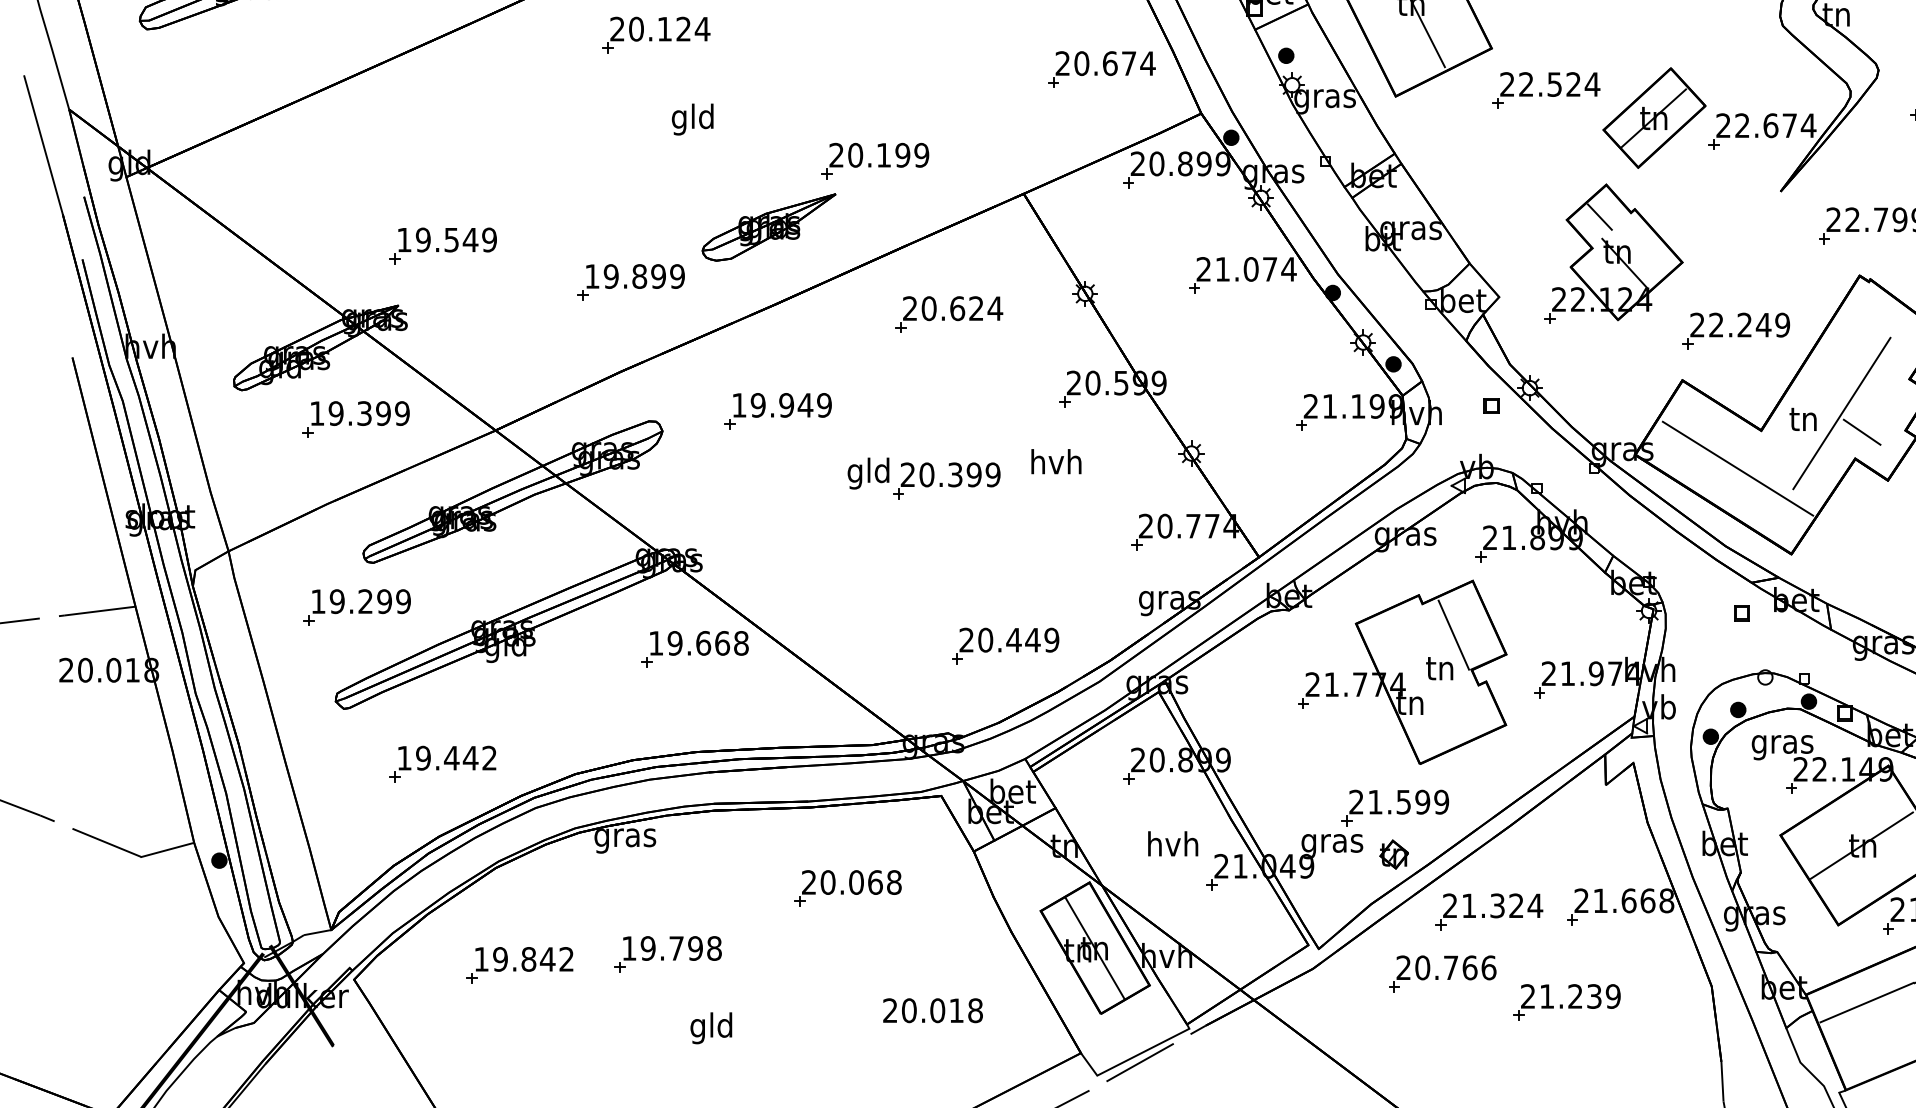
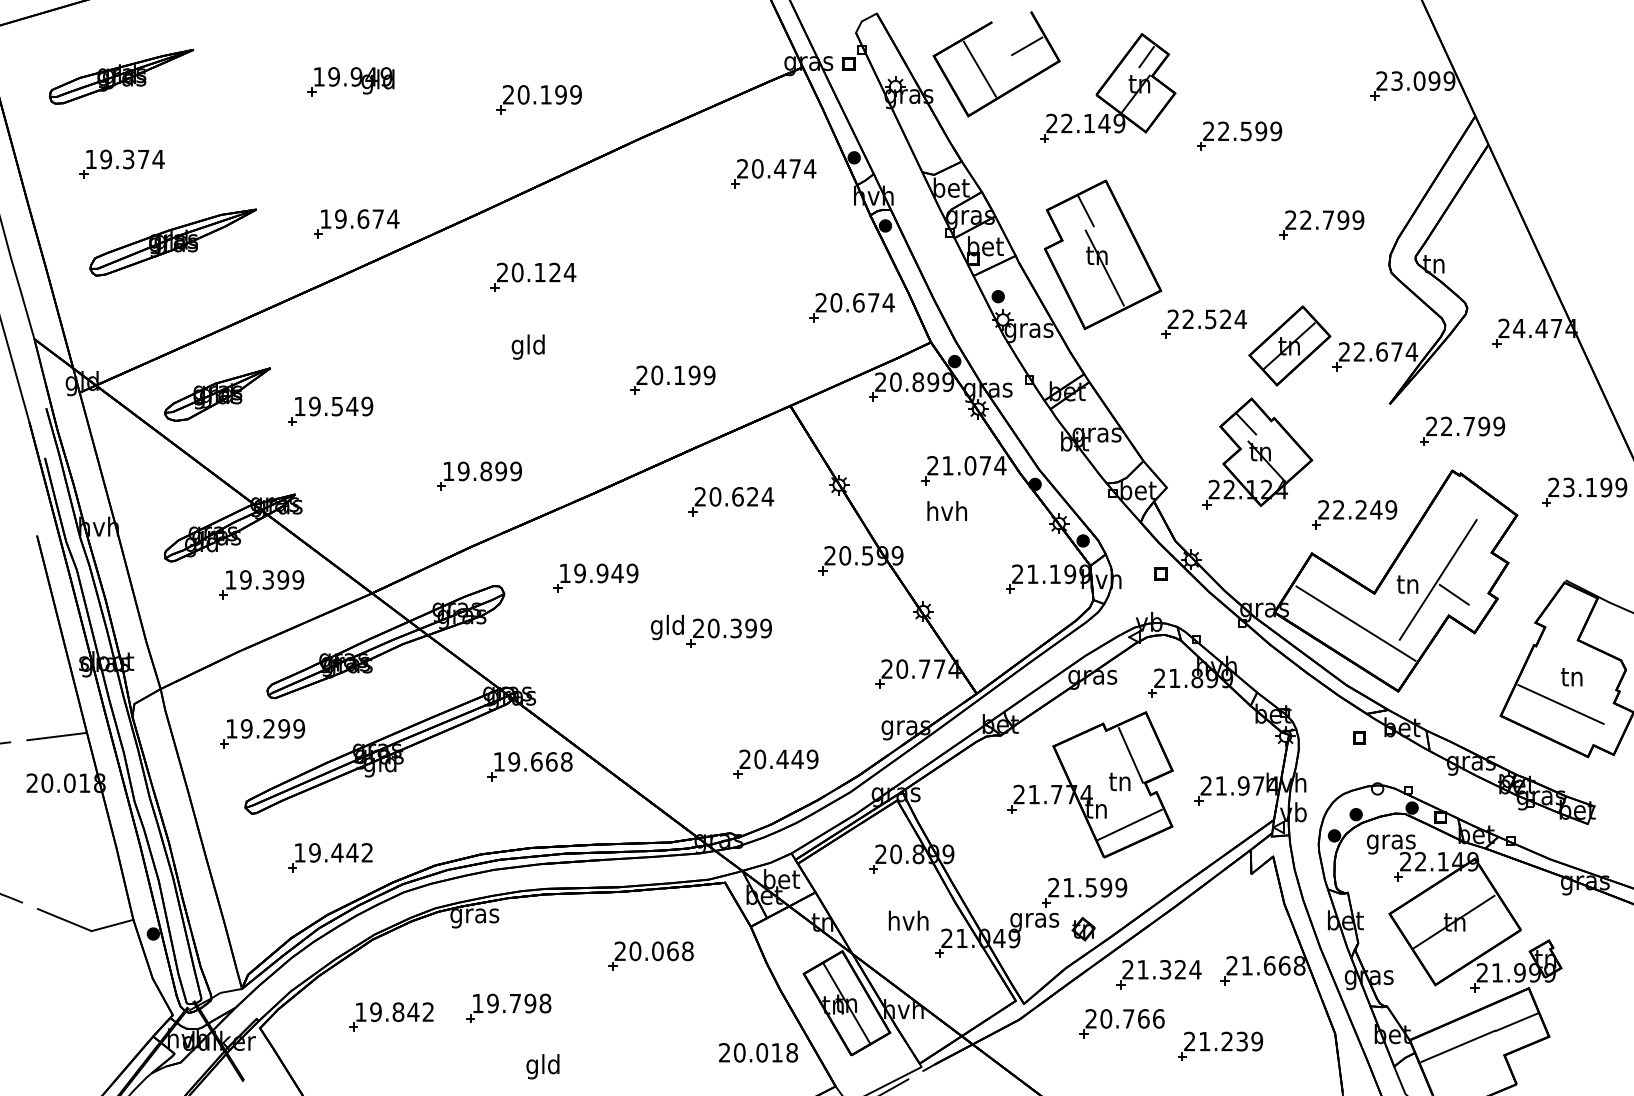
part: (656, 34) -> (533, 276), moved
part: (768, 227) -> (217, 394), moved
part: (443, 245) -> (330, 410), moved
text: (1055, 460) -> (946, 510), moved
line: (1452, 722) -> (1129, 824), added
text: (933, 1010) -> (758, 1052), moved

